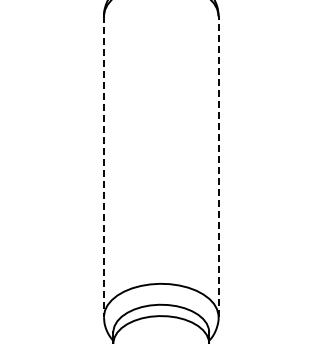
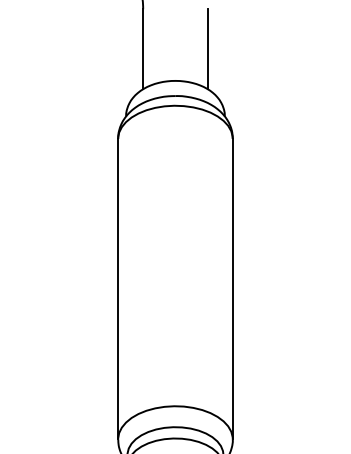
line: (218, 166) -> (232, 288), dashed -> solid
line: (104, 167) -> (118, 289), dashed -> solid

